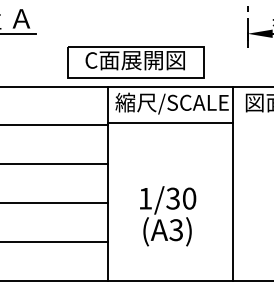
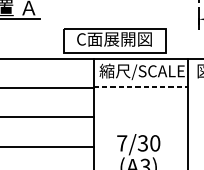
line: (170, 123) -> (140, 86), solid -> dashed
text: (145, 198) -> (122, 143), 1/30 -> 7/30

